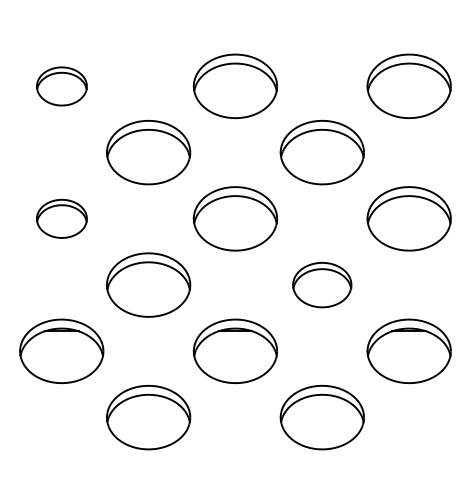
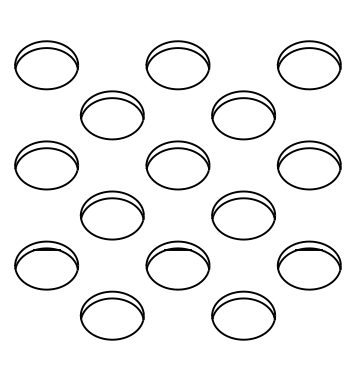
part: (61, 86) -> (46, 65), size x1.67
part: (61, 218) -> (46, 165), size x1.67
part: (322, 285) -> (243, 215), size x1.43

